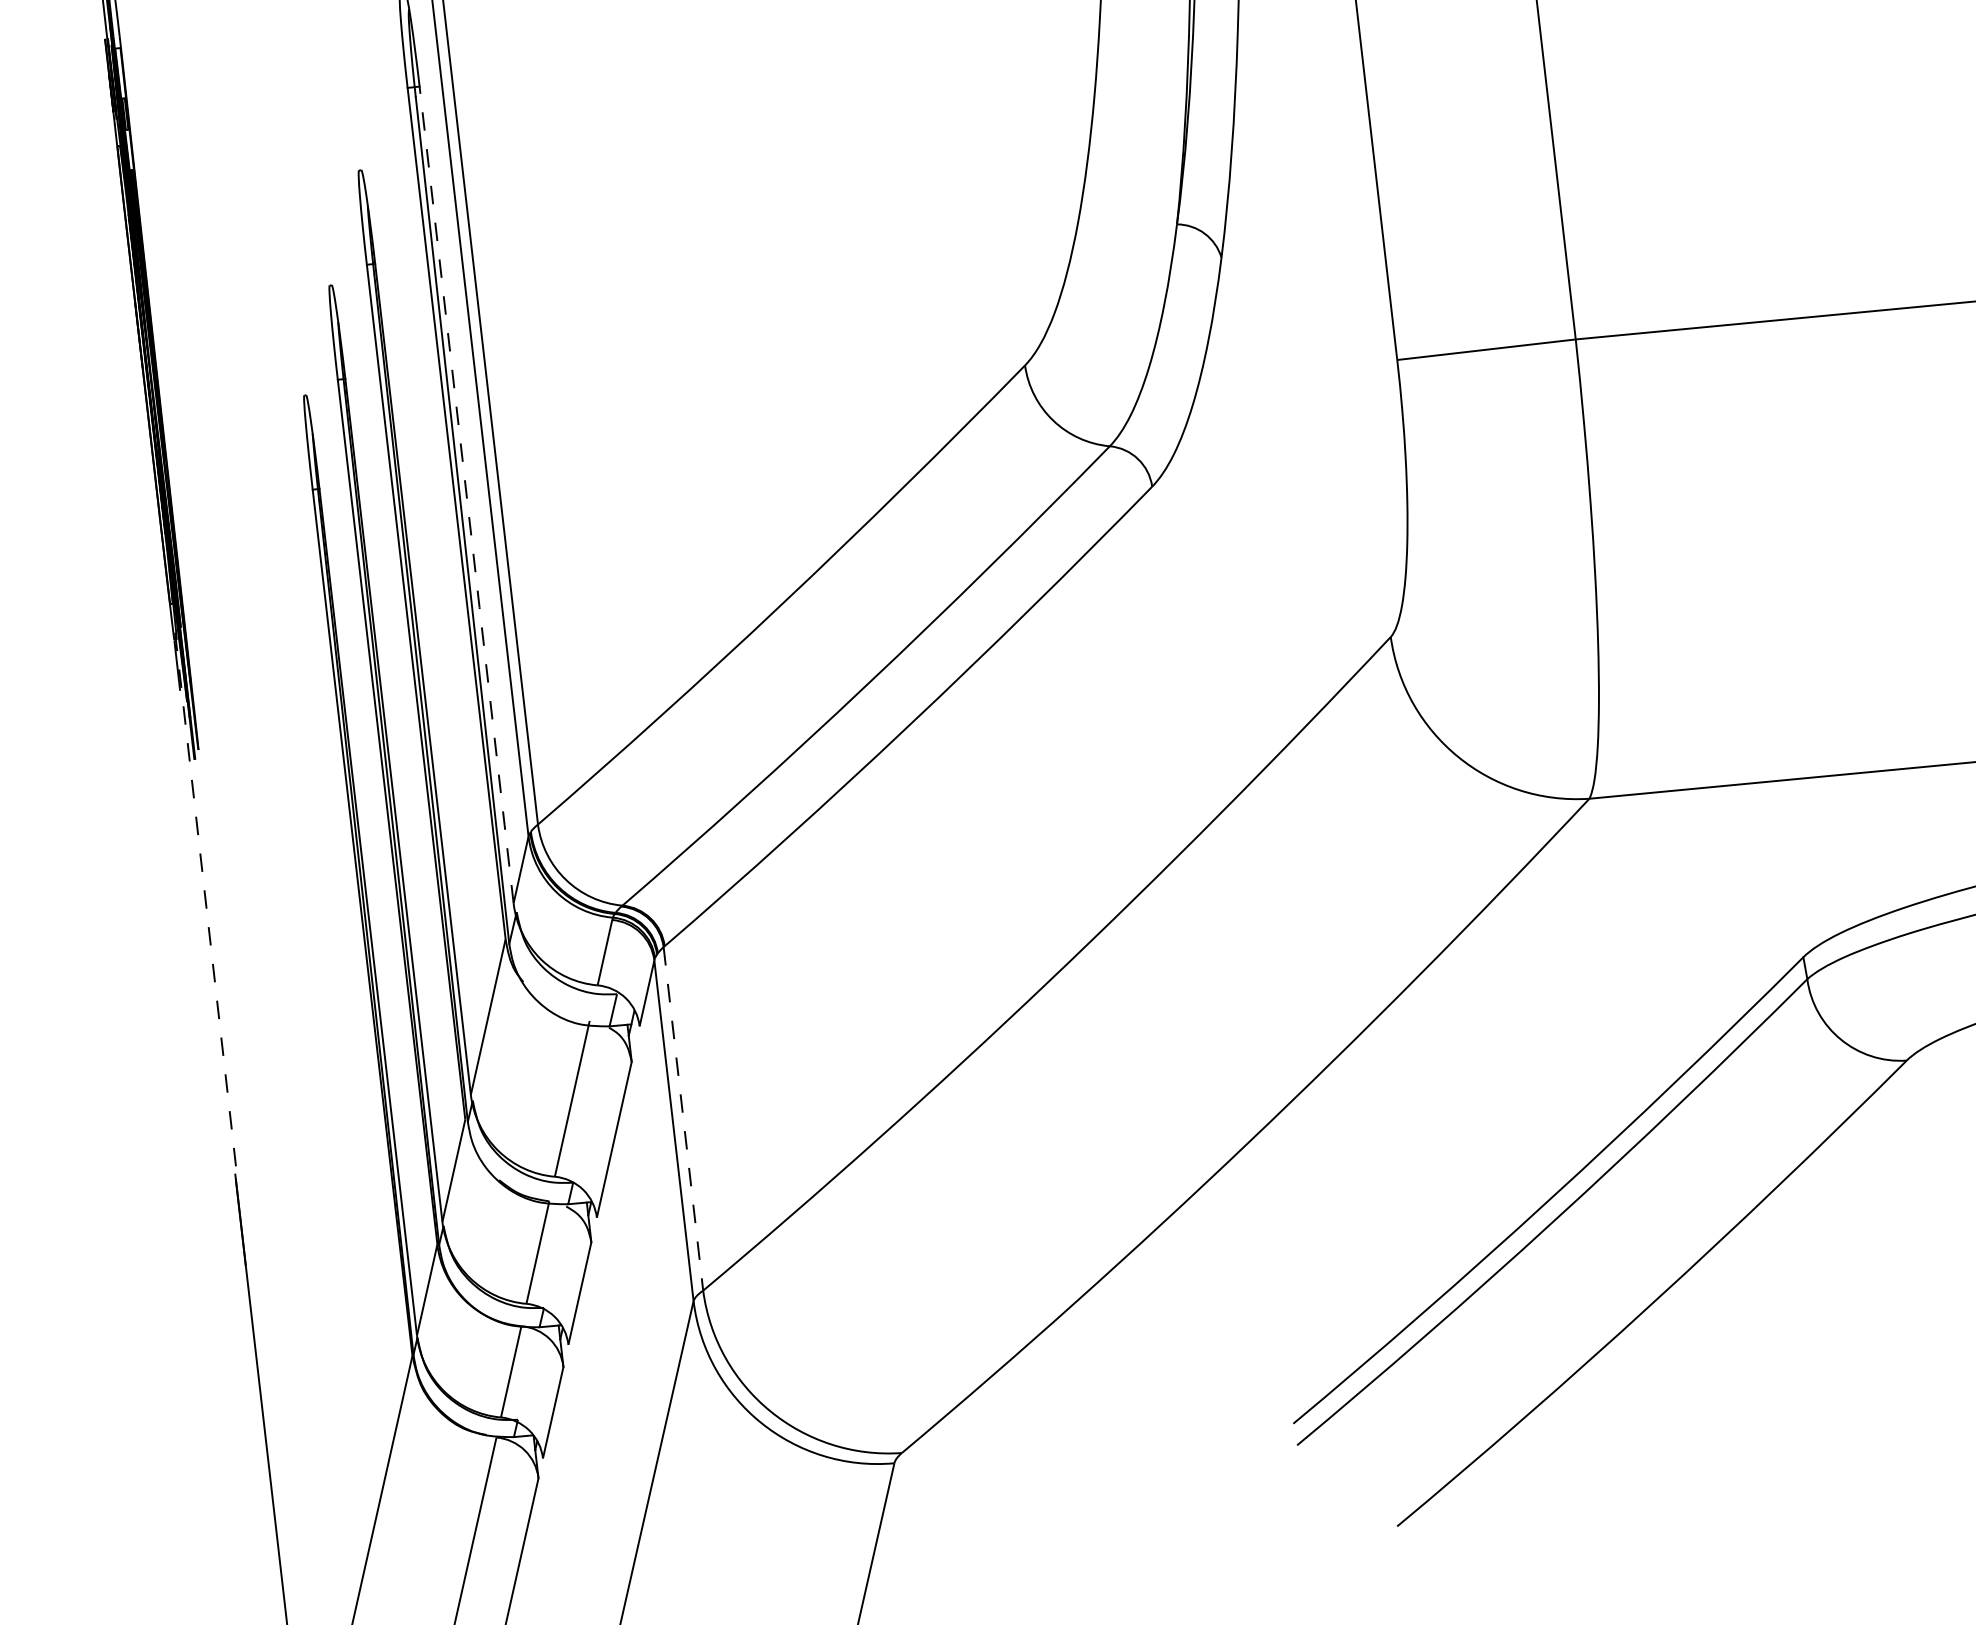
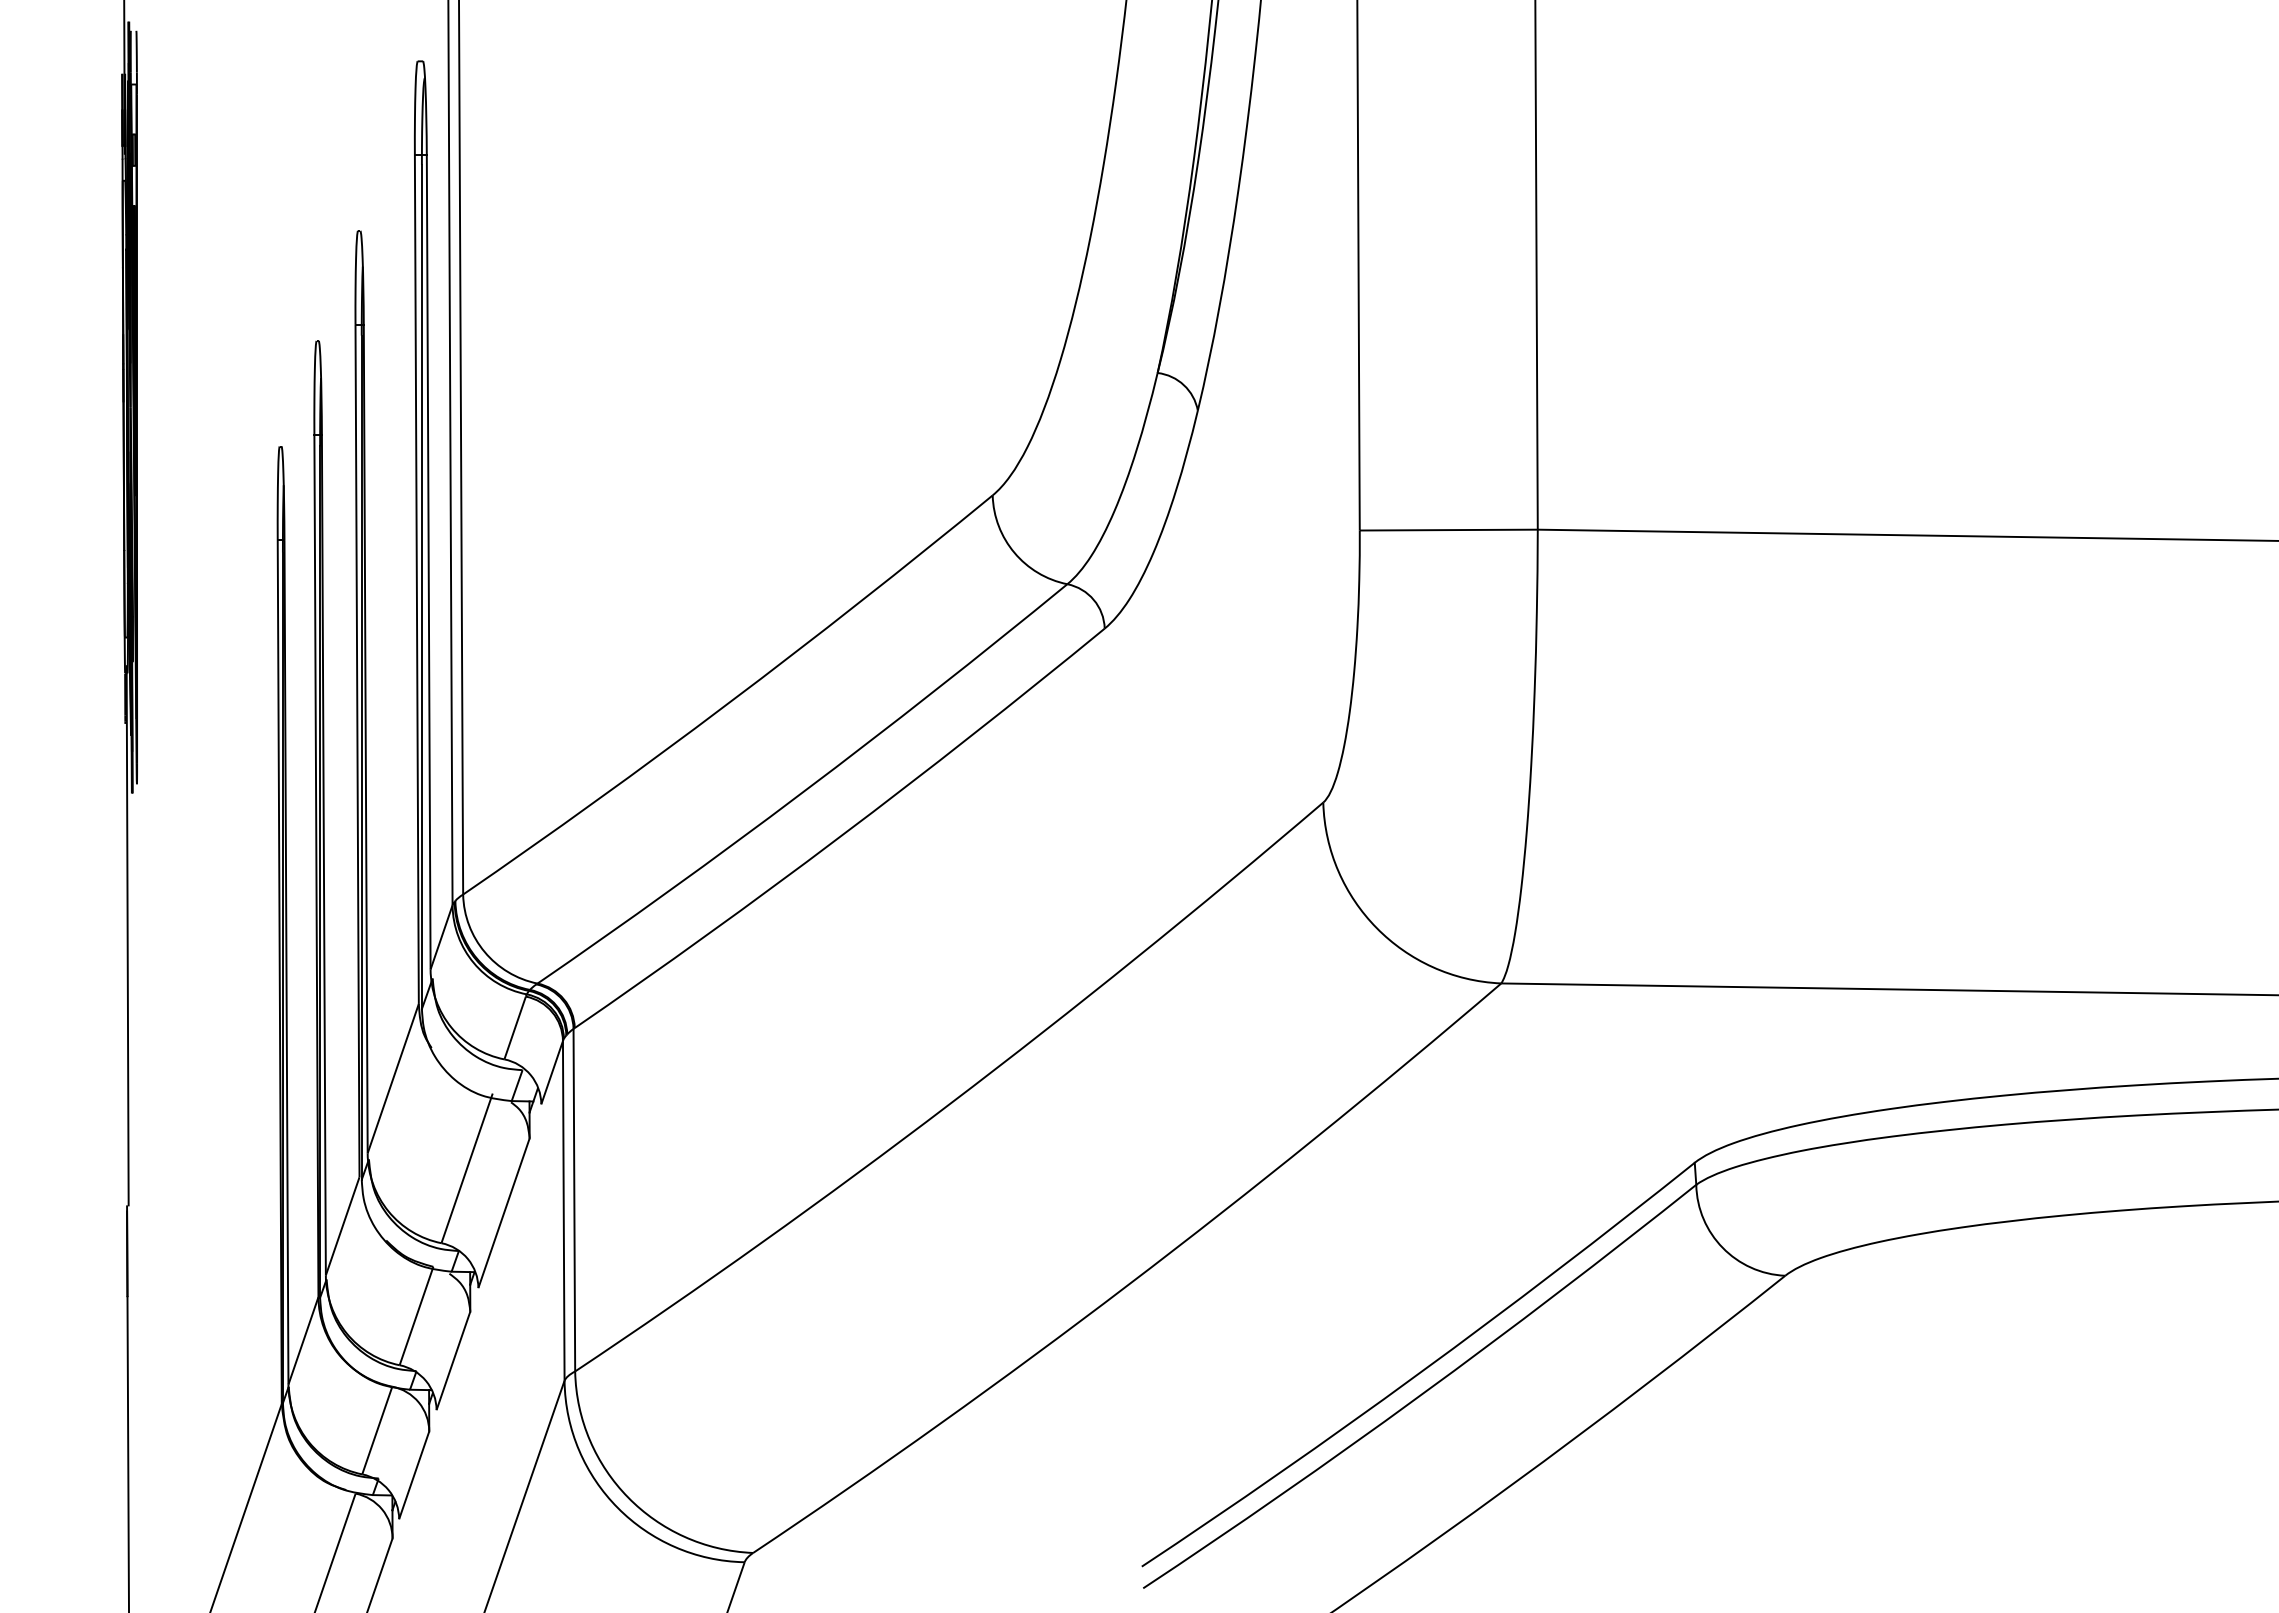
line: (466, 495) -> (428, 562), dashed -> solid
line: (205, 902) -> (127, 935), dashed -> solid
line: (683, 1120) -> (574, 1201), dashed -> solid

